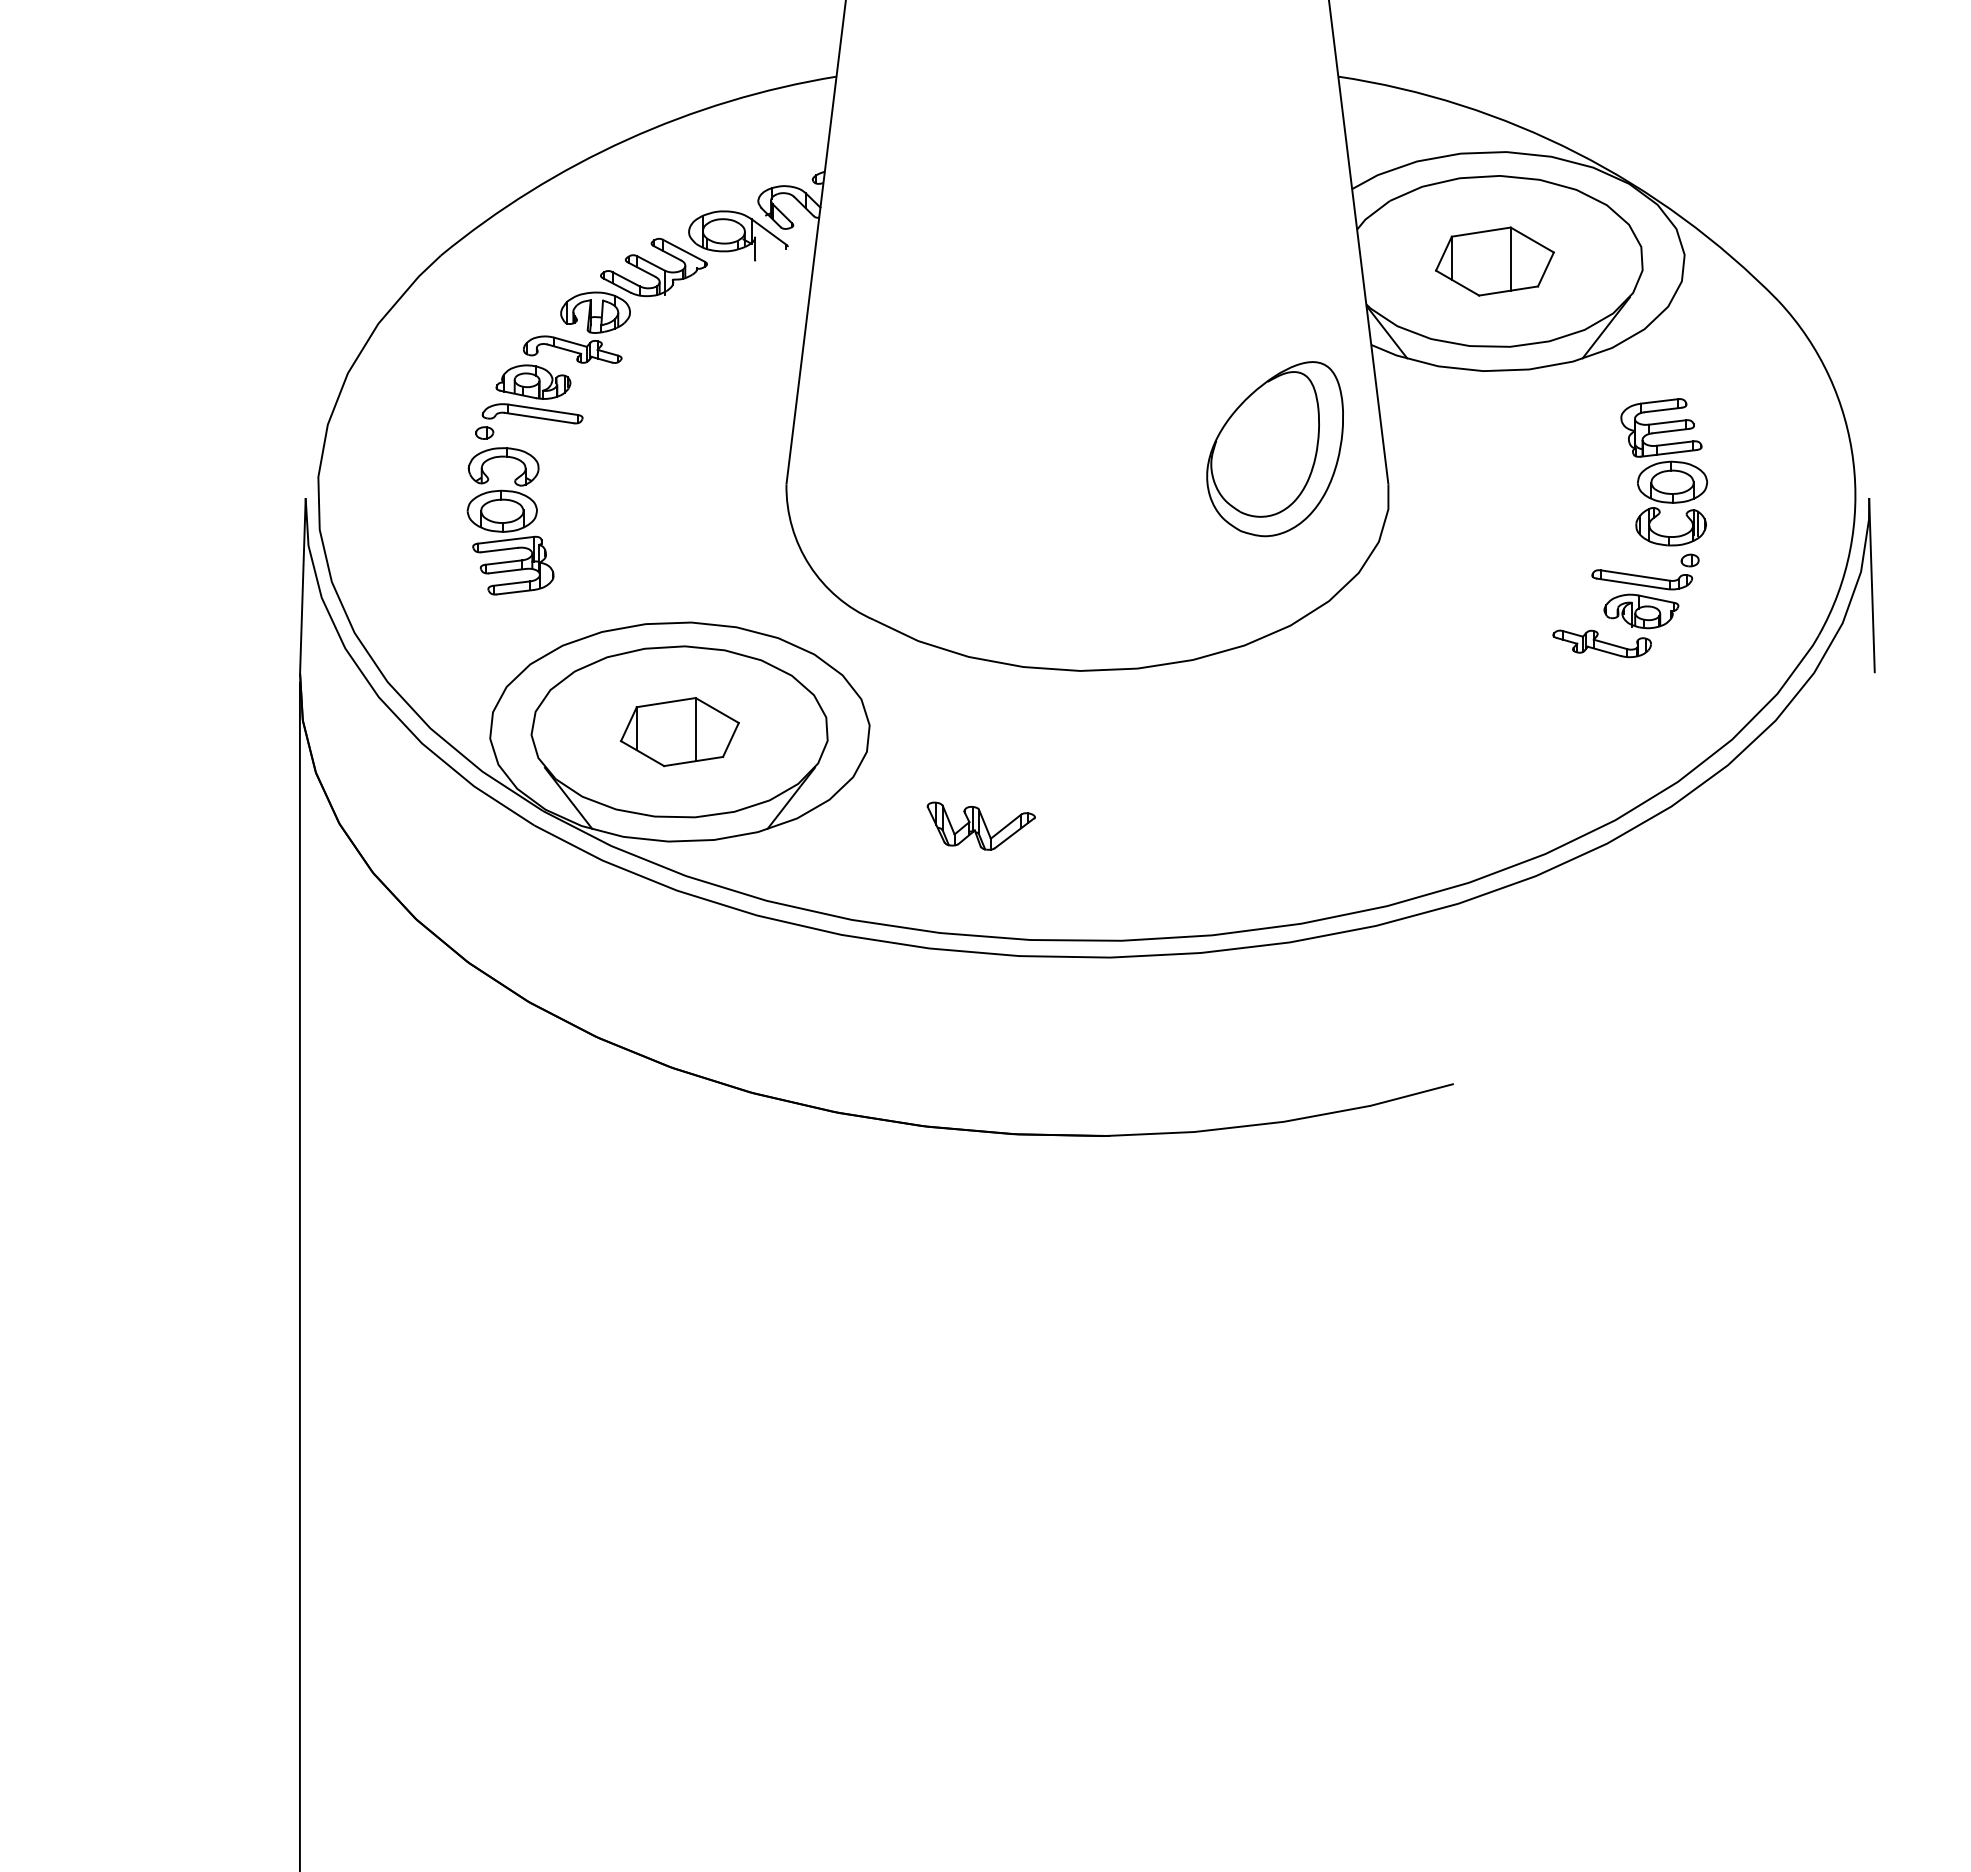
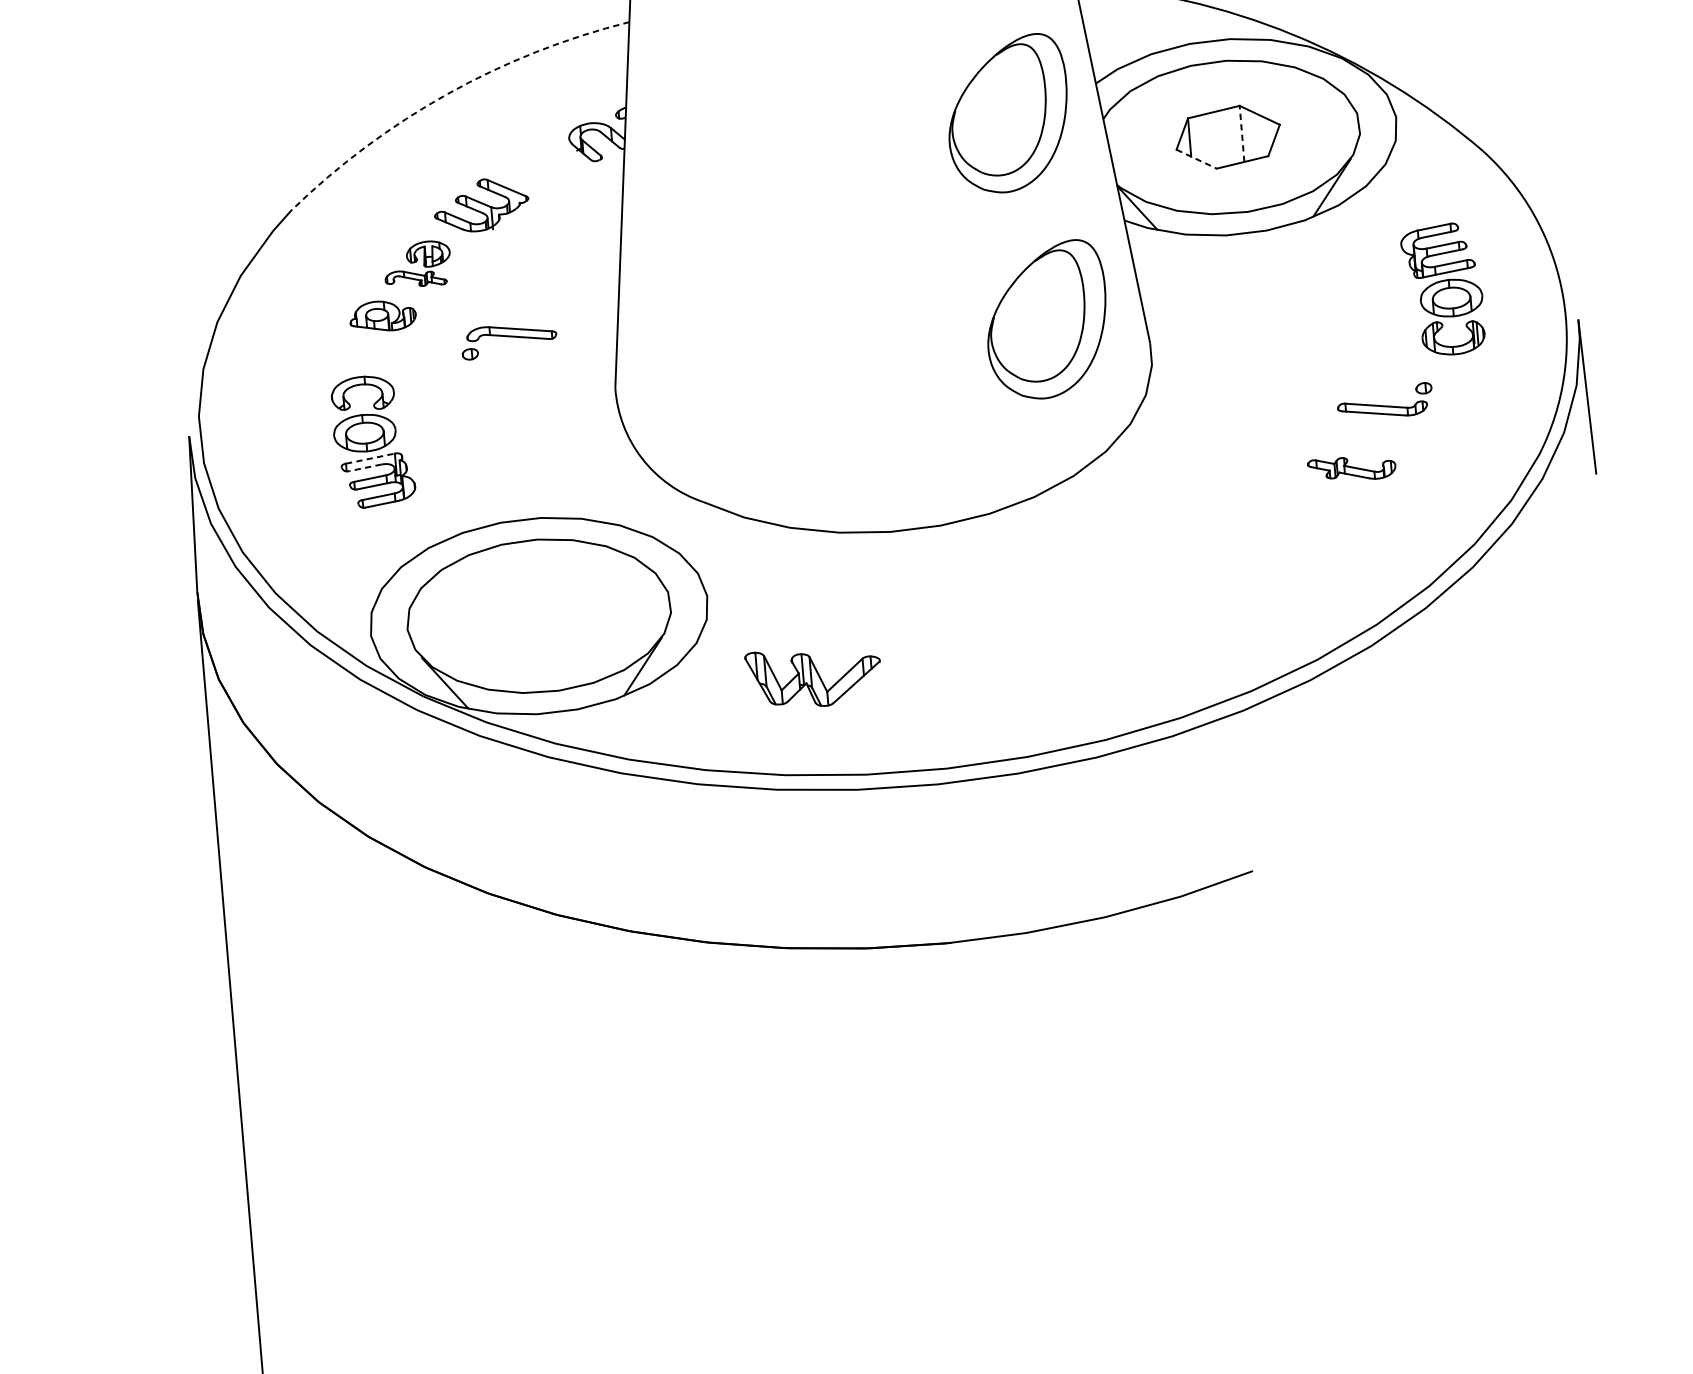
arc: (626, 139) -> (447, 93), solid -> dashed
part: (1250, 215) -> (1007, 114), added
part: (738, 235) -> (554, 170), removed
line: (1510, 259) -> (1241, 134), solid -> dashed
line: (1457, 283) -> (1196, 159), solid -> dashed
part: (576, 327) -> (417, 264), size x0.7
part: (529, 421) -> (509, 340), moved
part: (1664, 472) -> (1443, 290), moved
line: (506, 540) -> (370, 458), solid -> dashed
line: (499, 550) -> (365, 468), solid -> dashed
part: (1641, 611) -> (1384, 437), removed
part: (679, 732) -> (538, 616), removed
part: (980, 825) -> (813, 676), size x1.4

